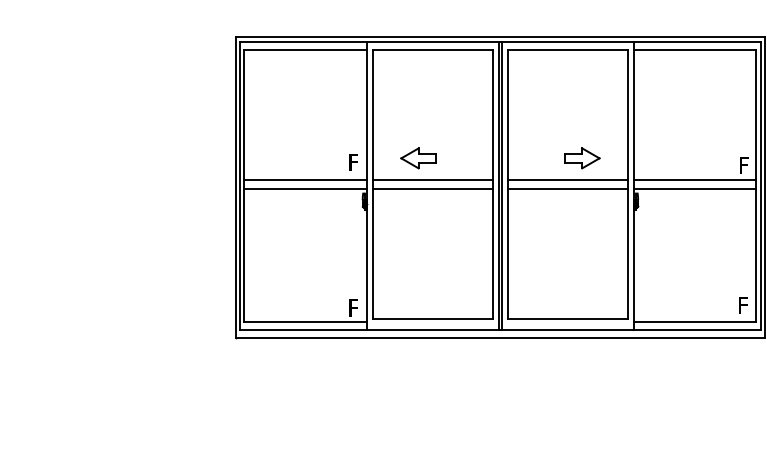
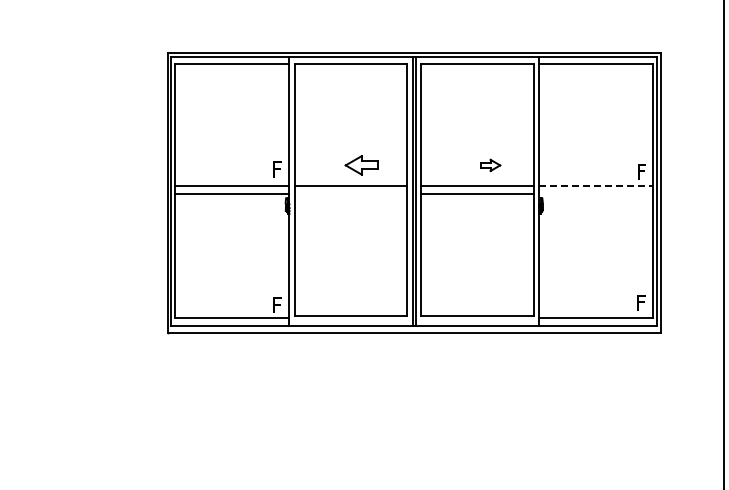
part: (418, 158) -> (361, 165), moved
part: (582, 158) -> (490, 165), size x0.6
line: (695, 179) -> (596, 185), solid -> dashed
line: (432, 189) -> (350, 194), removed
line: (695, 189) -> (596, 194), removed

